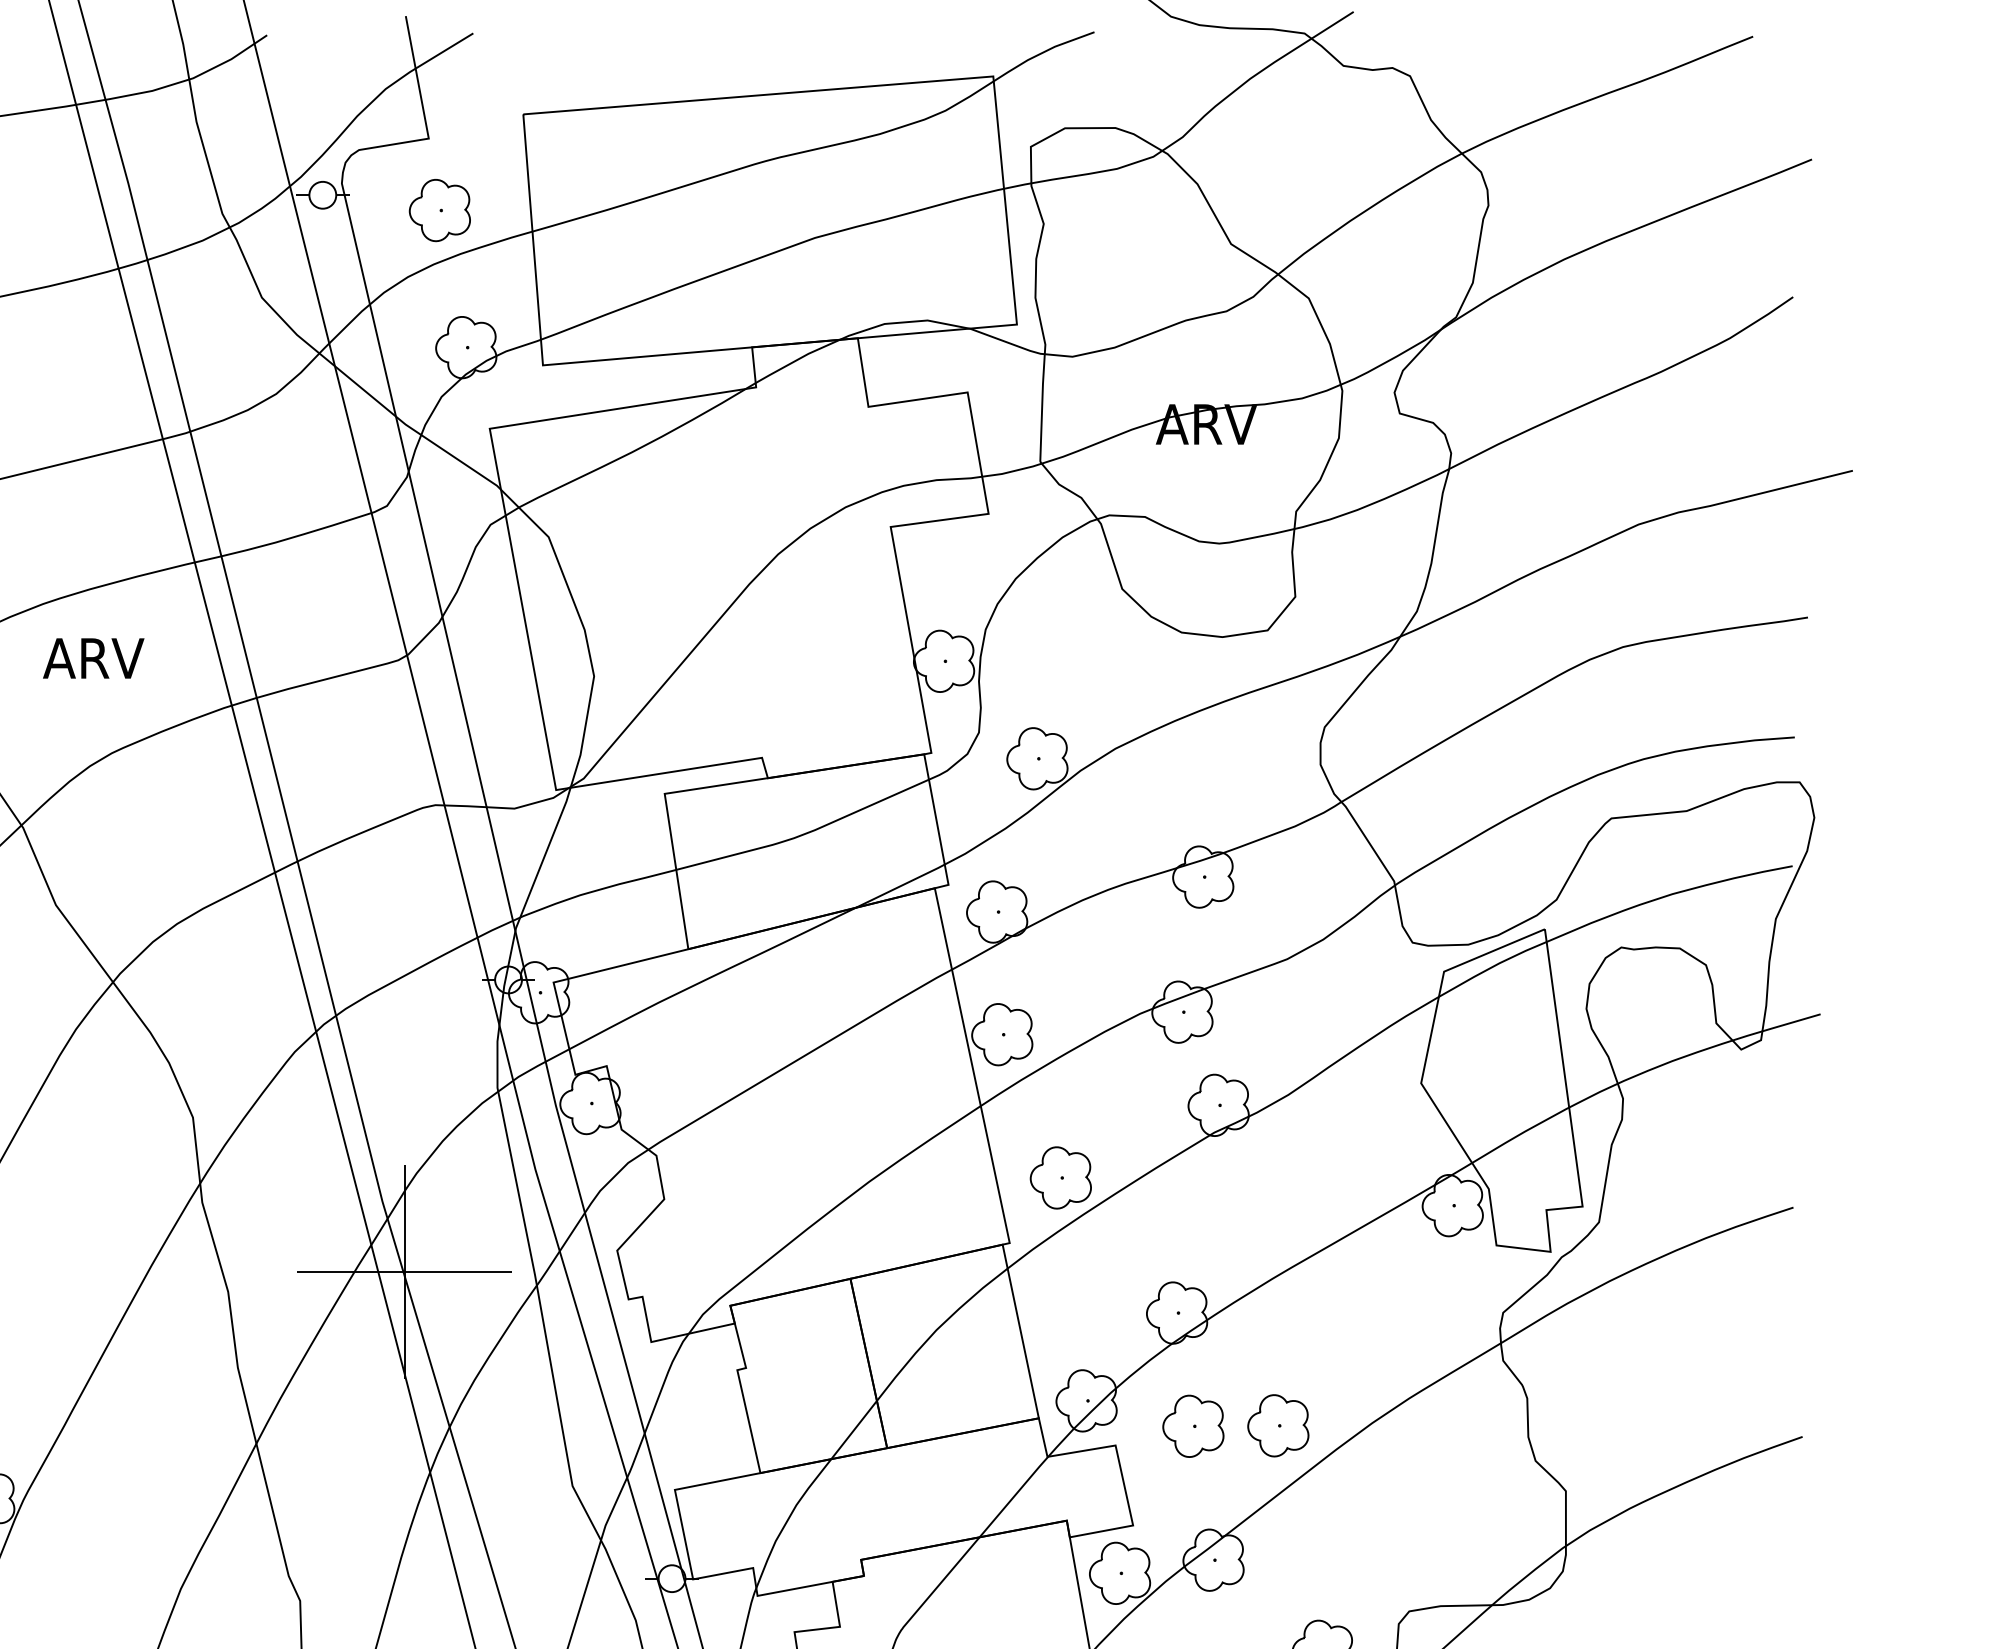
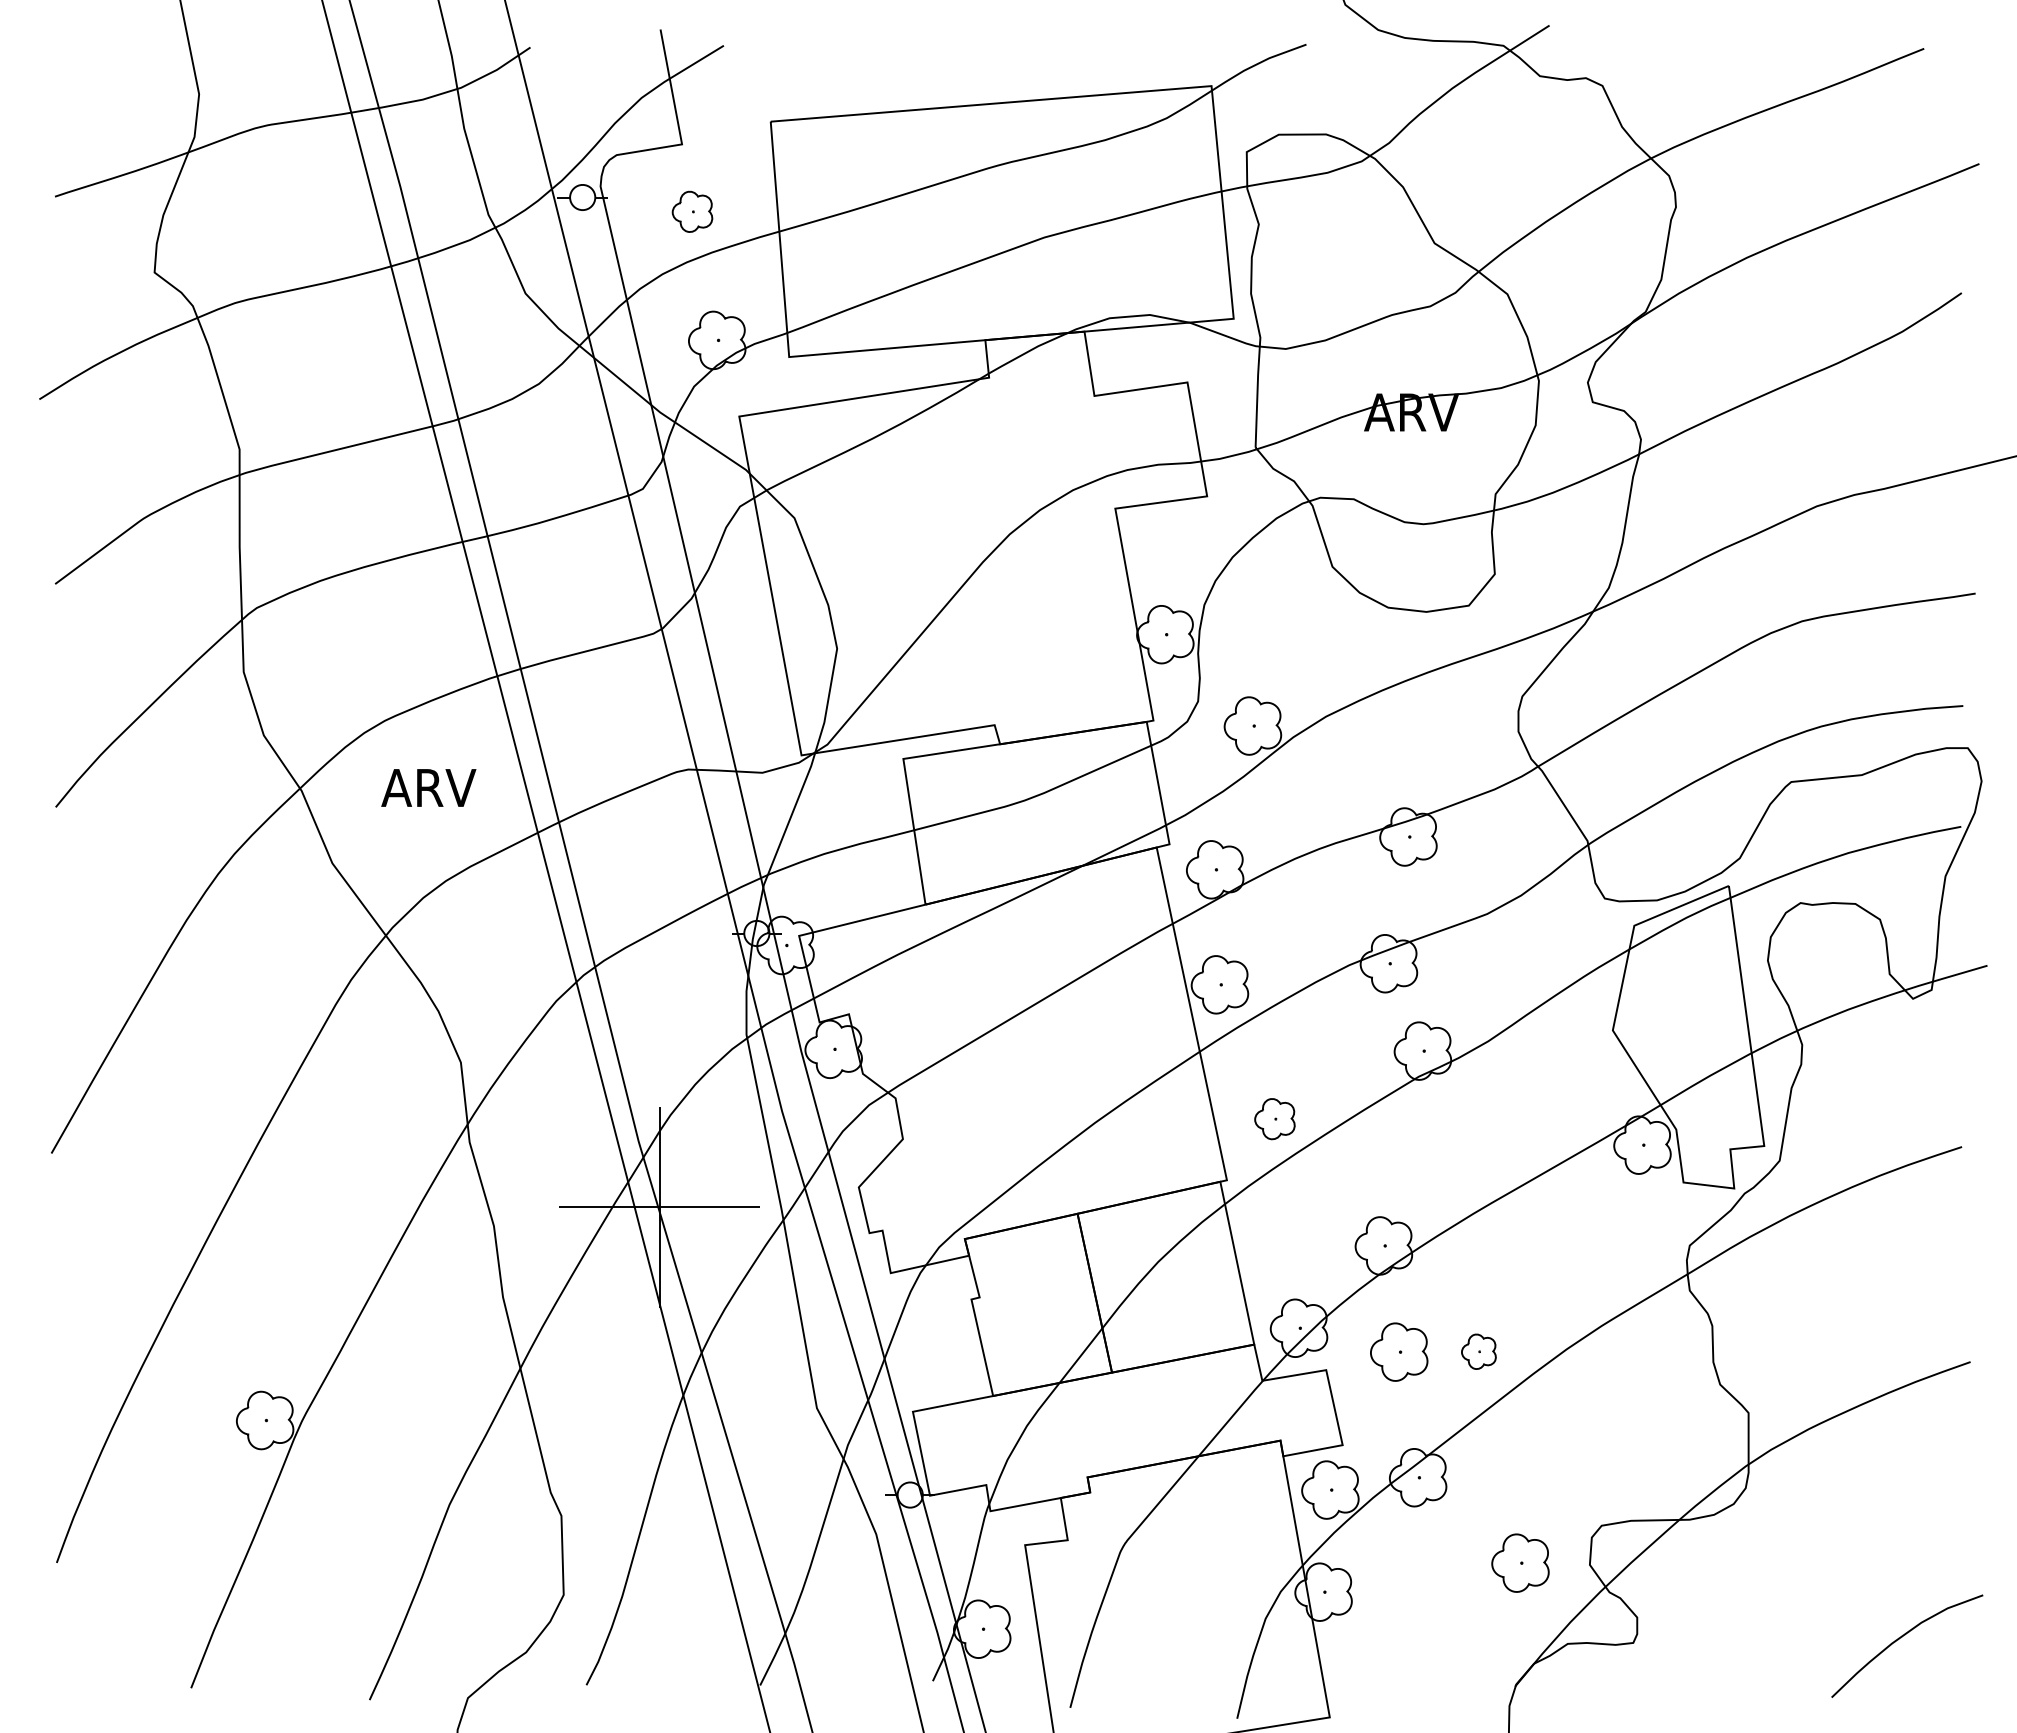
part: (439, 210) -> (692, 211), size x0.7
text: (93, 657) -> (428, 787), moved
part: (1060, 1177) -> (1274, 1118), size x0.7
part: (1277, 1425) -> (1478, 1351), size x0.6

